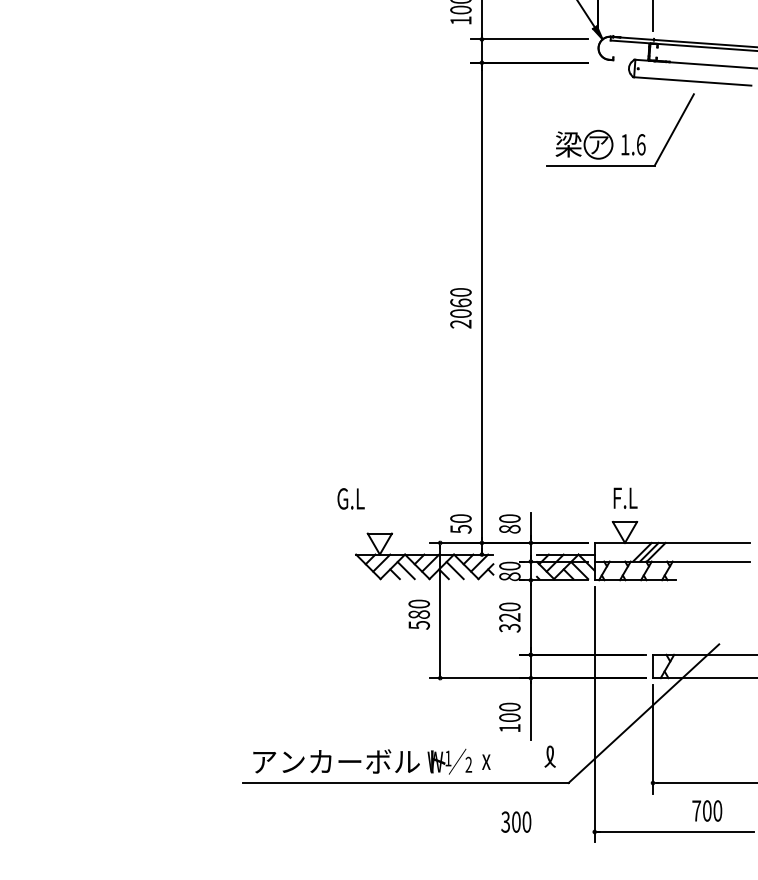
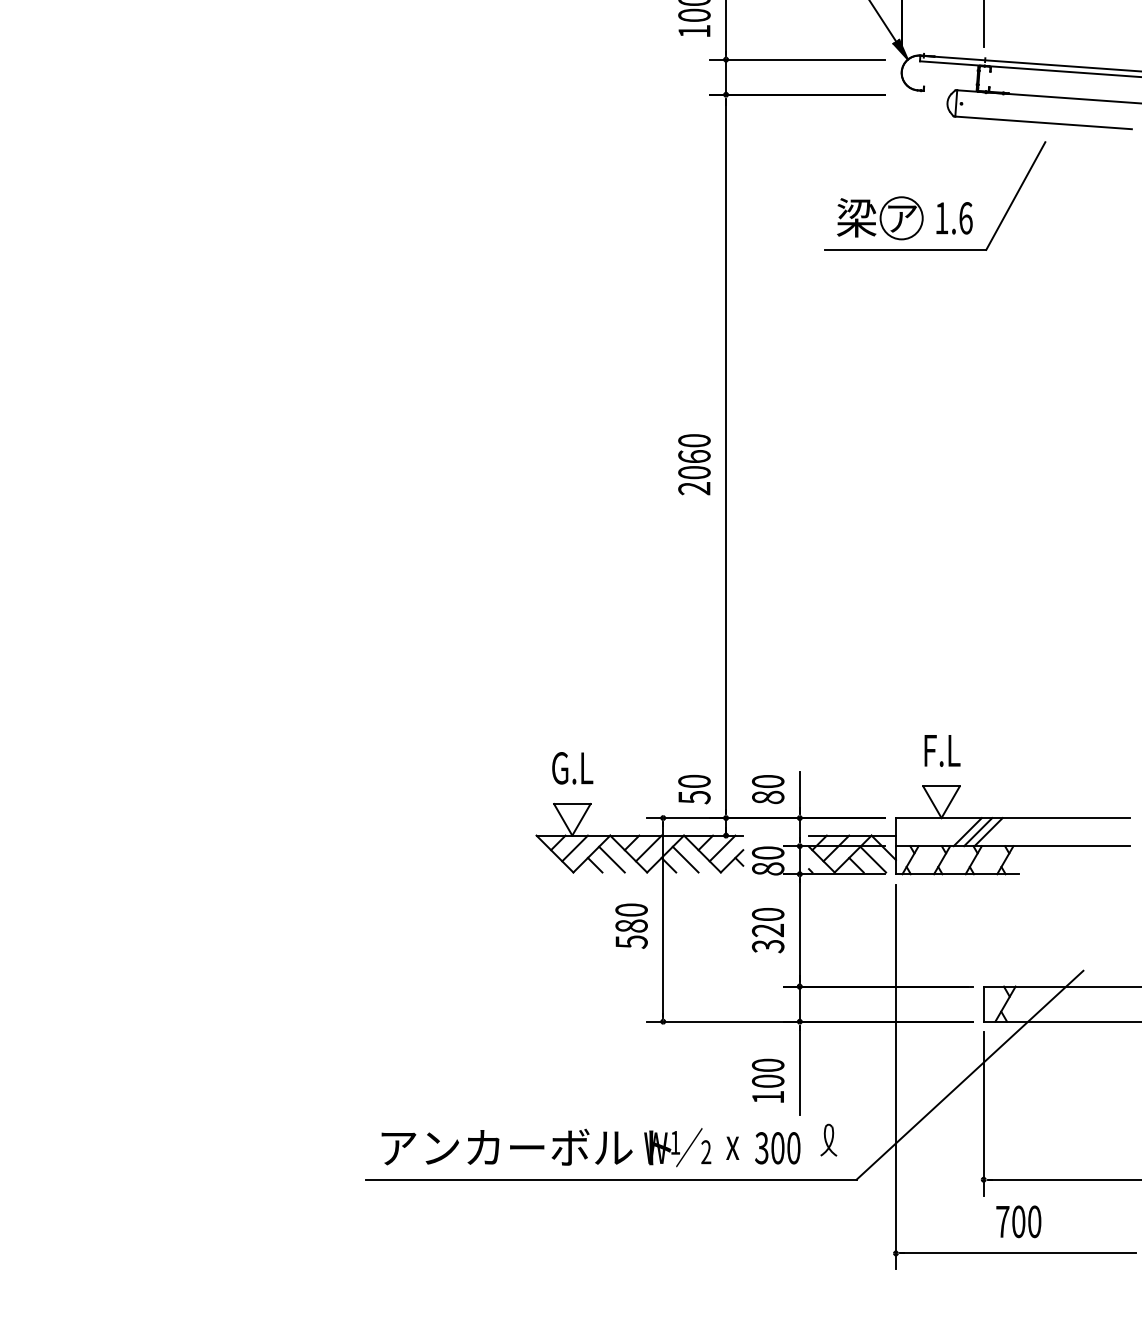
text: (350, 498) -> (571, 767), moved
text: (707, 810) -> (1019, 1221), moved
text: (516, 821) -> (778, 1147), moved

